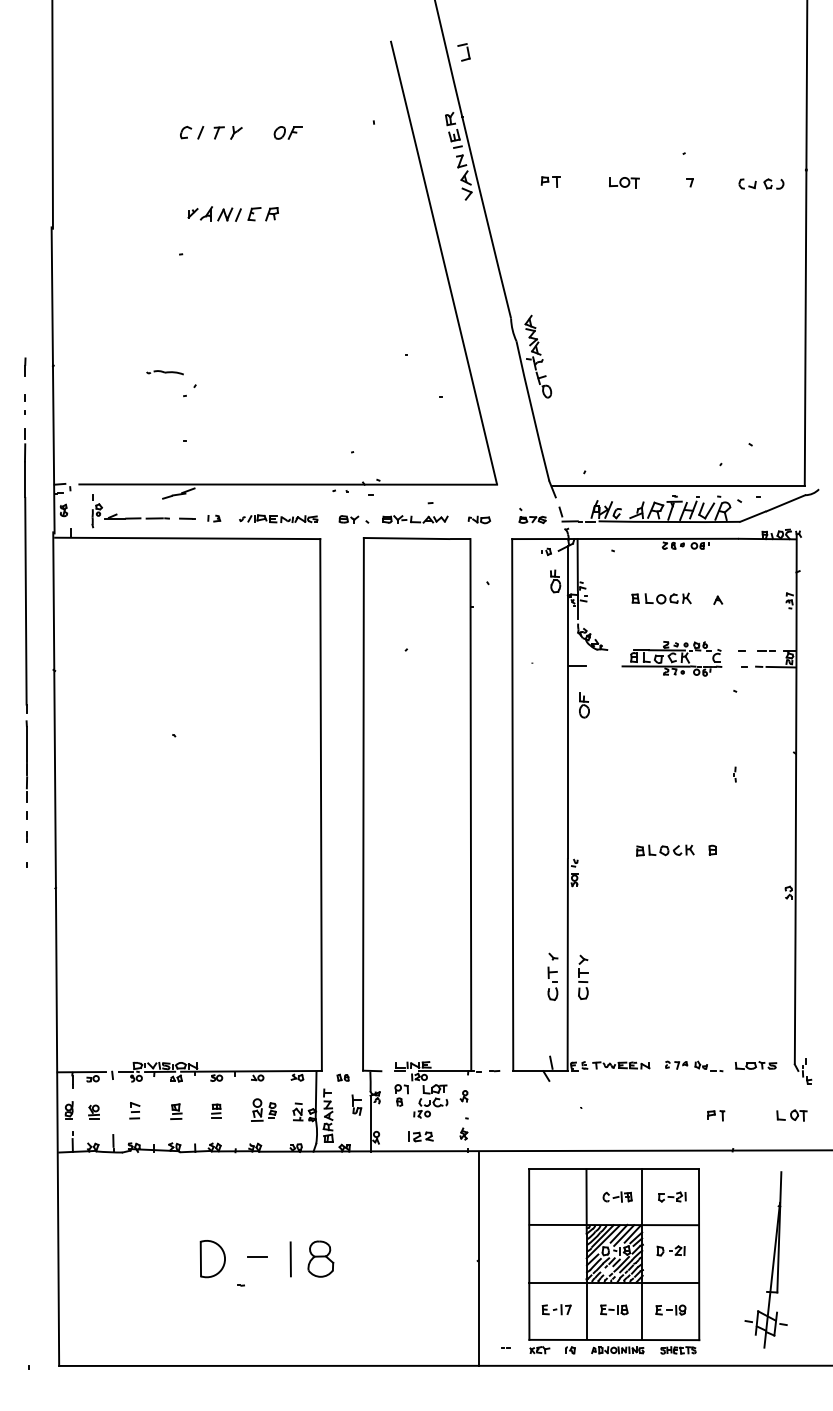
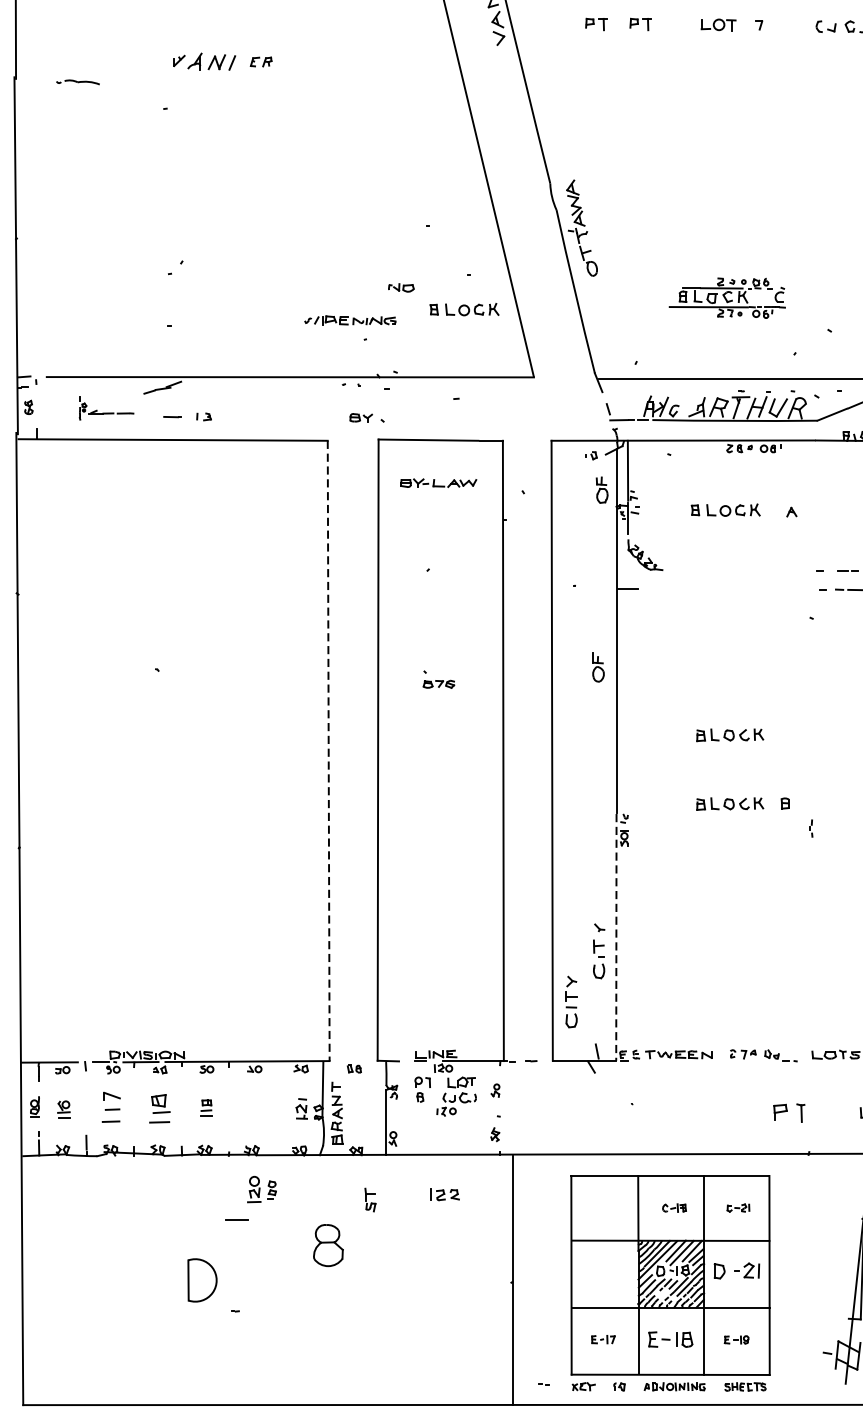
part: (588, 181) -> (640, 23), added
part: (624, 182) -> (718, 24), moved
part: (262, 214) -> (260, 62), size x0.6
part: (164, 372) -> (77, 82), moved
part: (437, 426) -> (464, 309), added
part: (130, 511) -> (106, 408), size x0.6
part: (532, 515) -> (438, 679), moved
part: (278, 518) -> (350, 320), moved
part: (415, 519) -> (438, 483), moved
part: (479, 519) -> (401, 287), moved
part: (671, 658) -> (726, 297), moved
part: (584, 705) -> (598, 667), moved
part: (734, 774) -> (810, 828), moved
part: (665, 791) -> (730, 735), added
line: (321, 805) -> (329, 751), solid -> dashed
line: (567, 964) -> (616, 936), solid -> dashed
part: (583, 976) -> (571, 1001), moved
part: (356, 1104) -> (370, 1199), moved
part: (263, 1109) -> (261, 1188), moved
part: (134, 1110) -> (111, 1107), size x1.6
part: (176, 1111) -> (160, 1108), size x1.6
part: (716, 1115) -> (789, 1113), size x1.6
part: (420, 1136) -> (444, 1194), moved
part: (617, 1196) -> (674, 1207), size x0.7
part: (672, 1196) -> (738, 1207), size x0.7
part: (670, 1250) -> (736, 1270), size x1.4
line: (257, 1256) -> (237, 1219), moved
part: (320, 1258) -> (328, 1244), moved
line: (290, 1259) -> (293, 1280), removed
part: (556, 1309) -> (603, 1339), size x0.7
part: (614, 1309) -> (670, 1339), size x1.4
part: (670, 1309) -> (736, 1339), size x0.7

